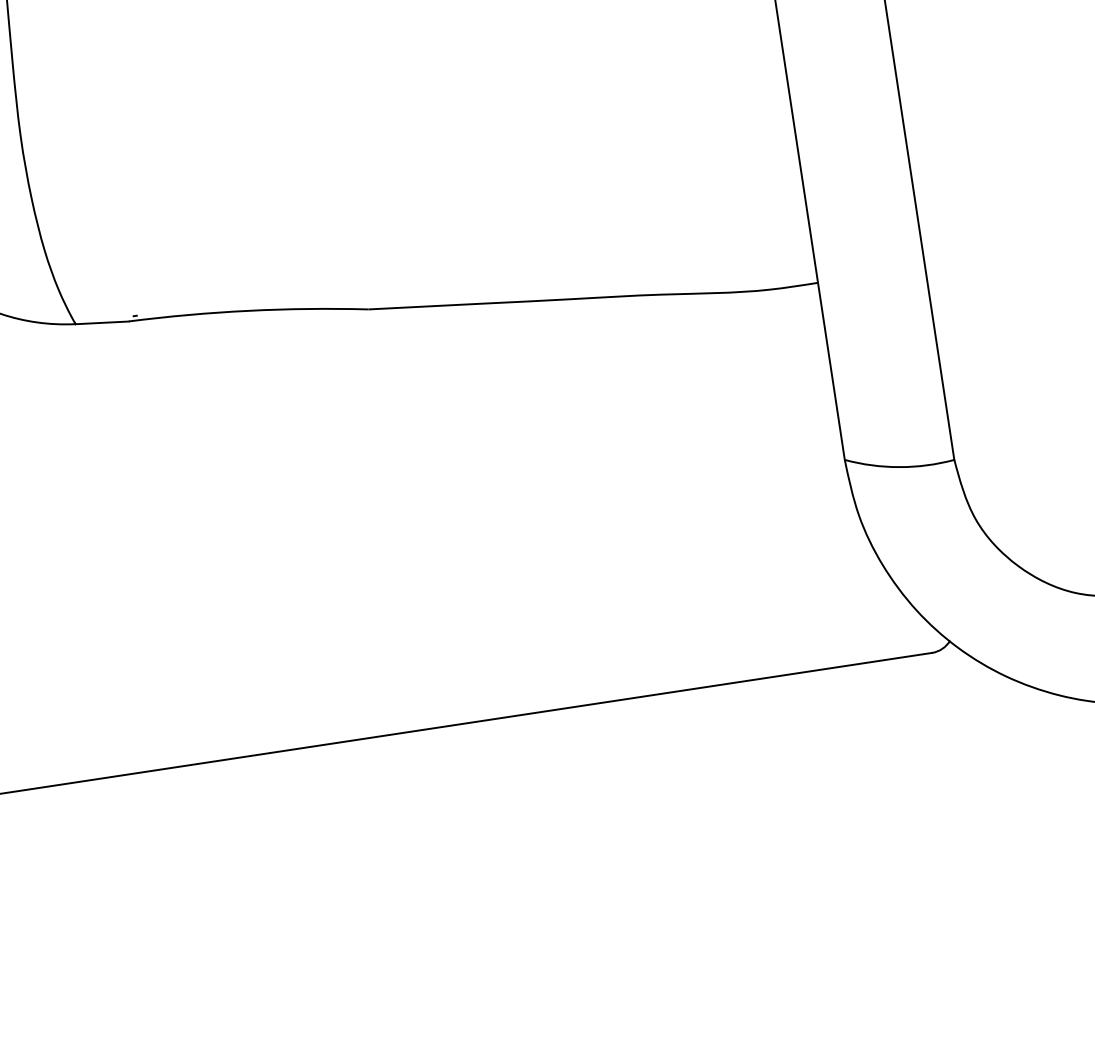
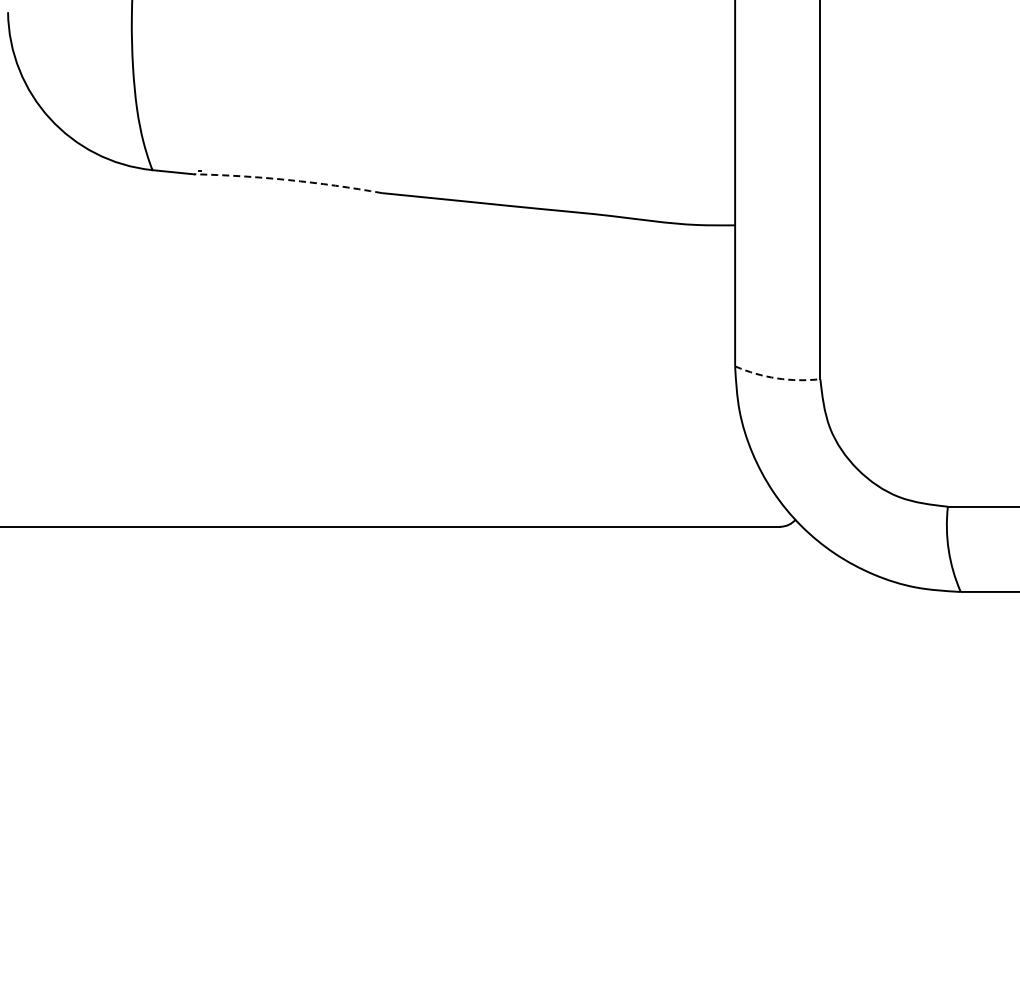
arc: (248, 311) -> (288, 180), solid -> dashed
arc: (899, 467) -> (776, 378), solid -> dashed

